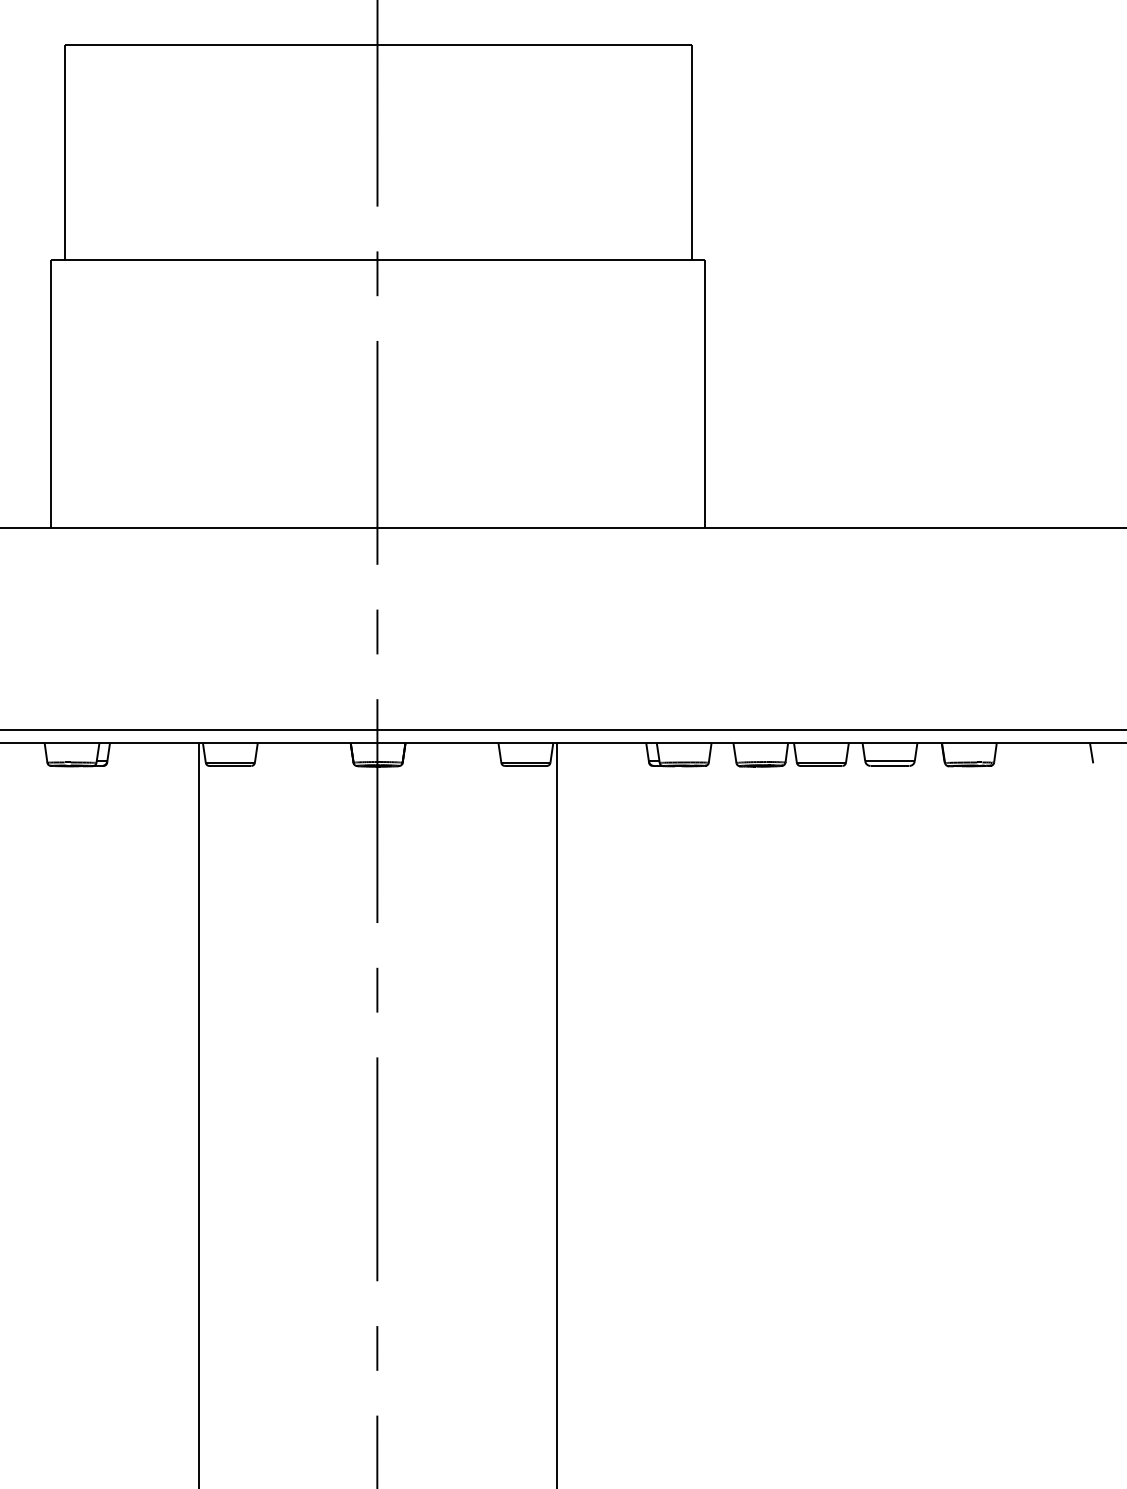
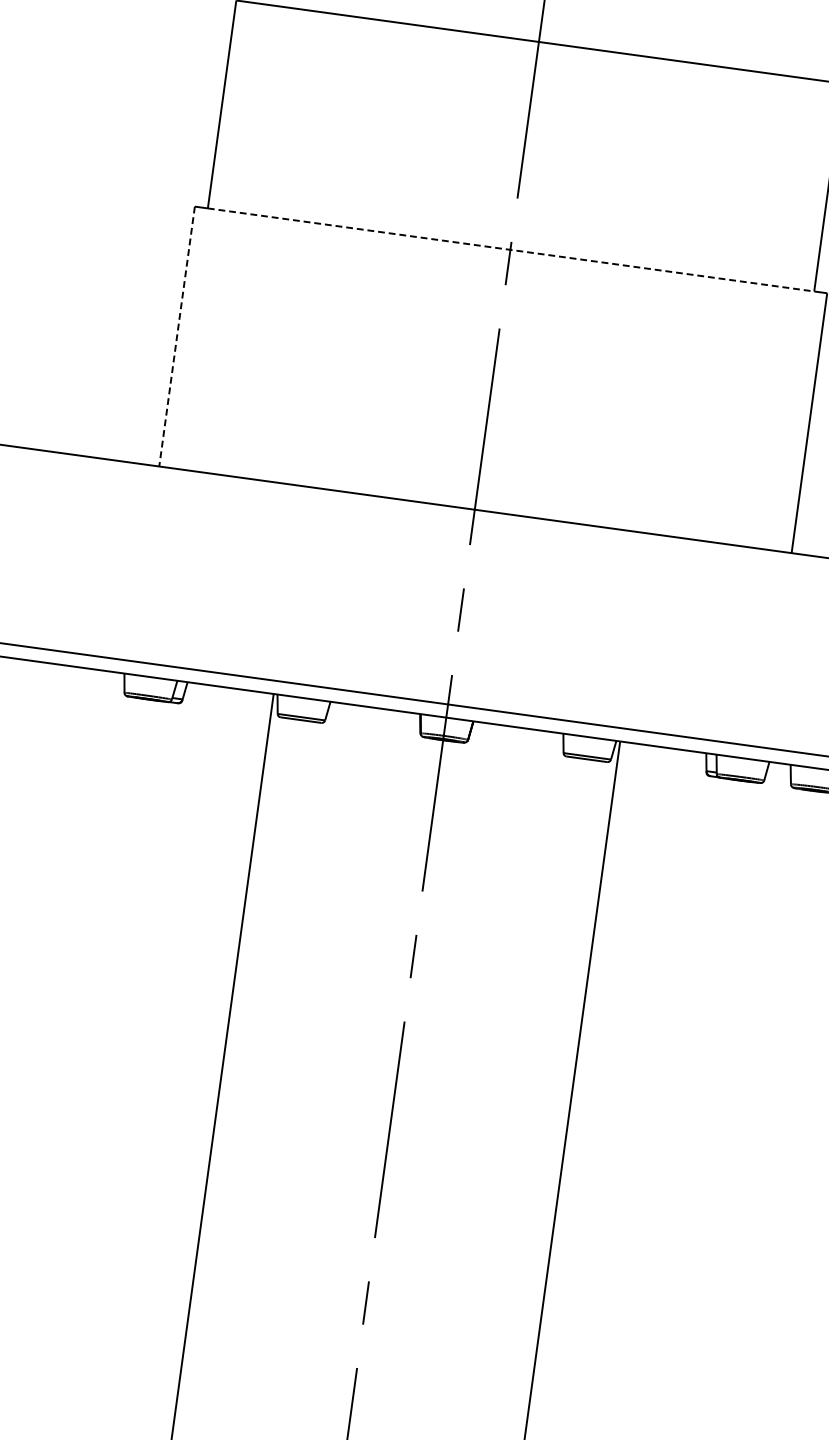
line: (378, 259) -> (511, 249), solid -> dashed
line: (51, 394) -> (177, 337), solid -> dashed

